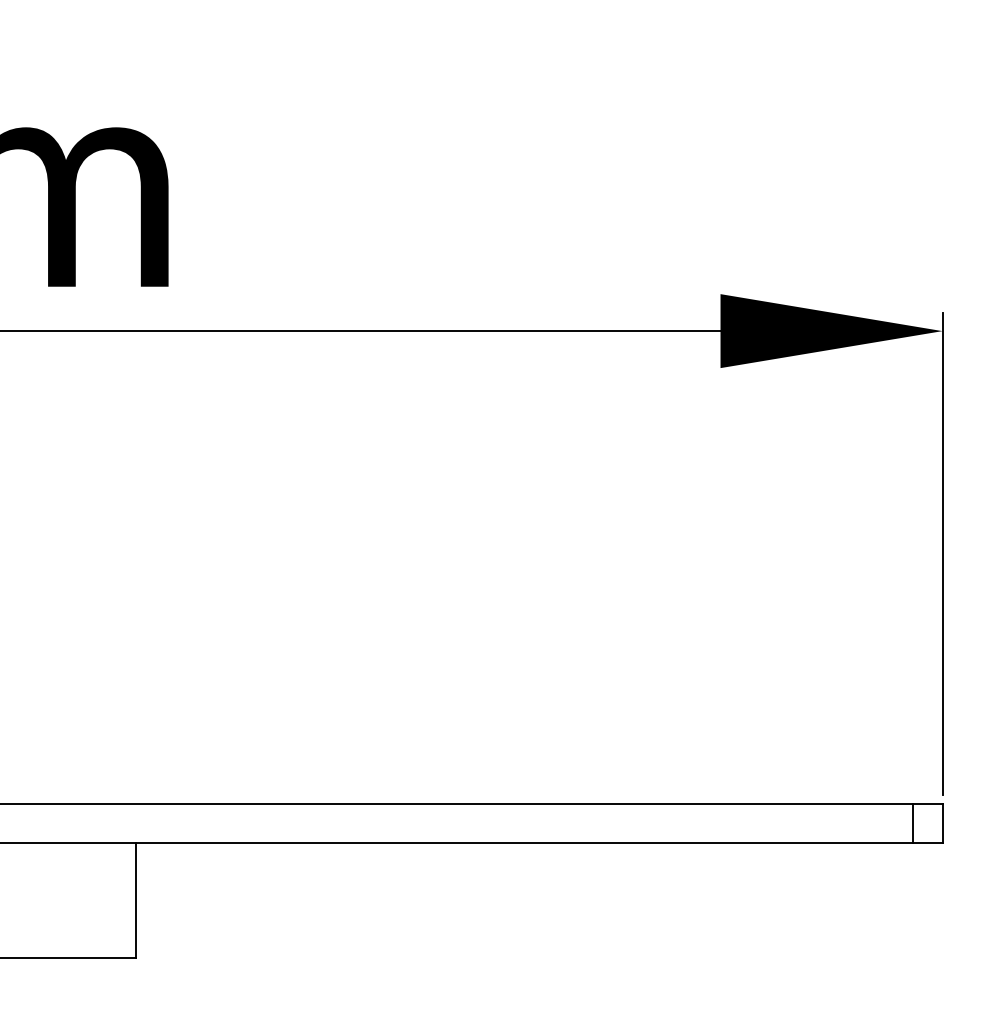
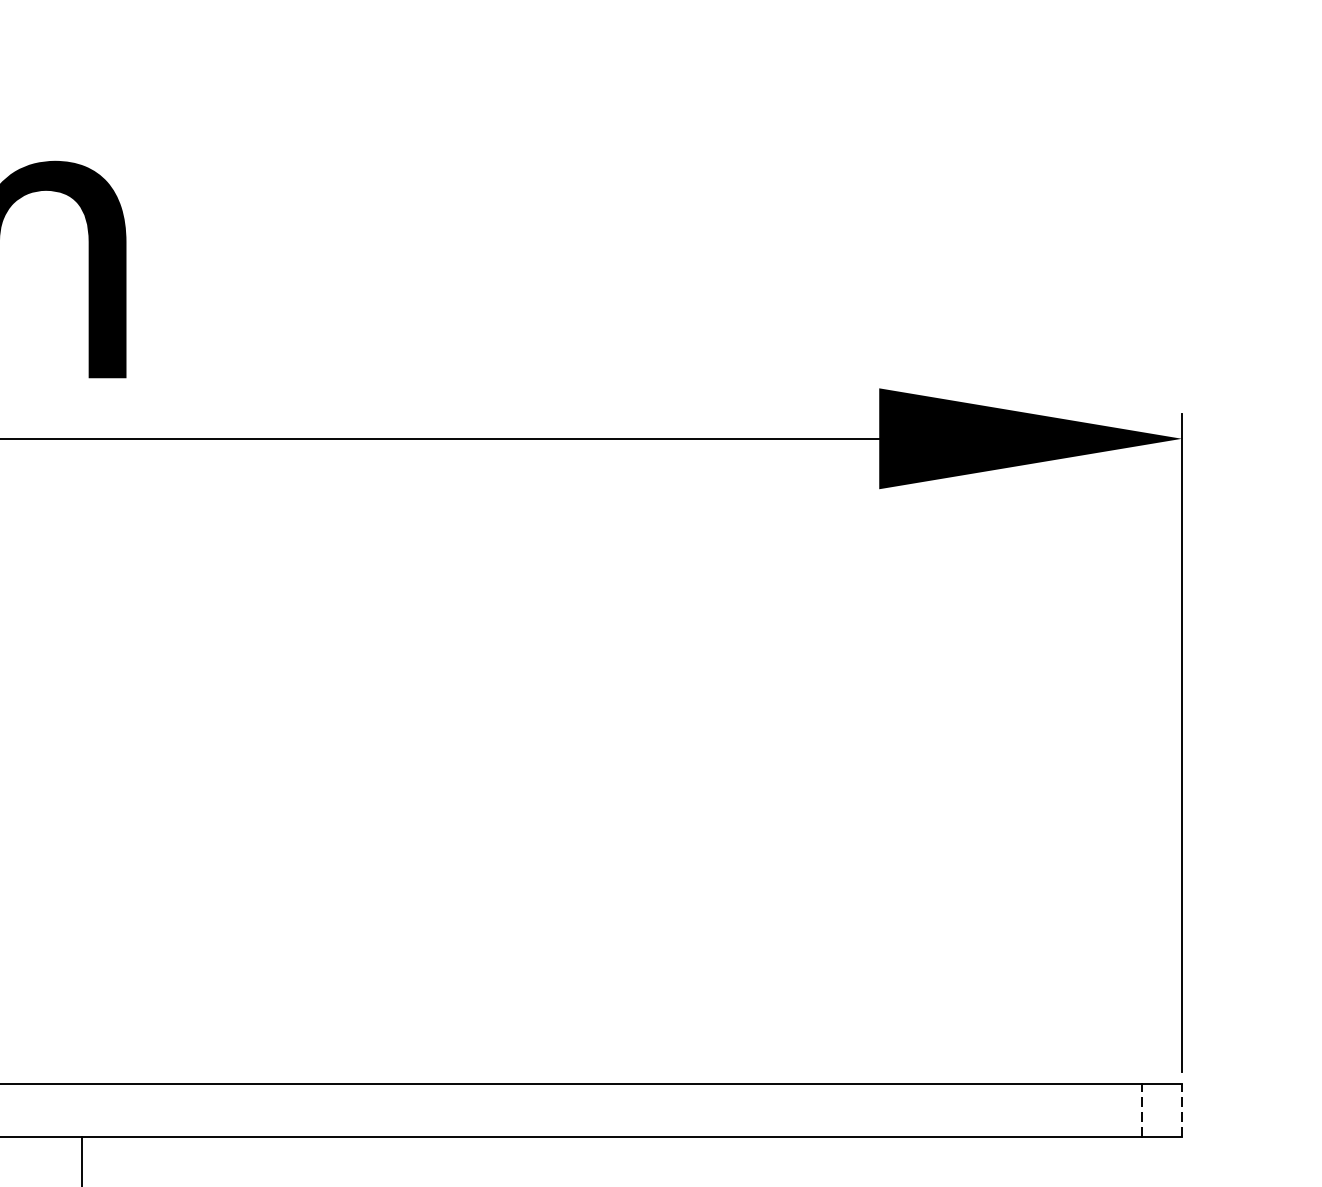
line: (912, 823) -> (1141, 1110), solid -> dashed
line: (942, 823) -> (1181, 1110), solid -> dashed

